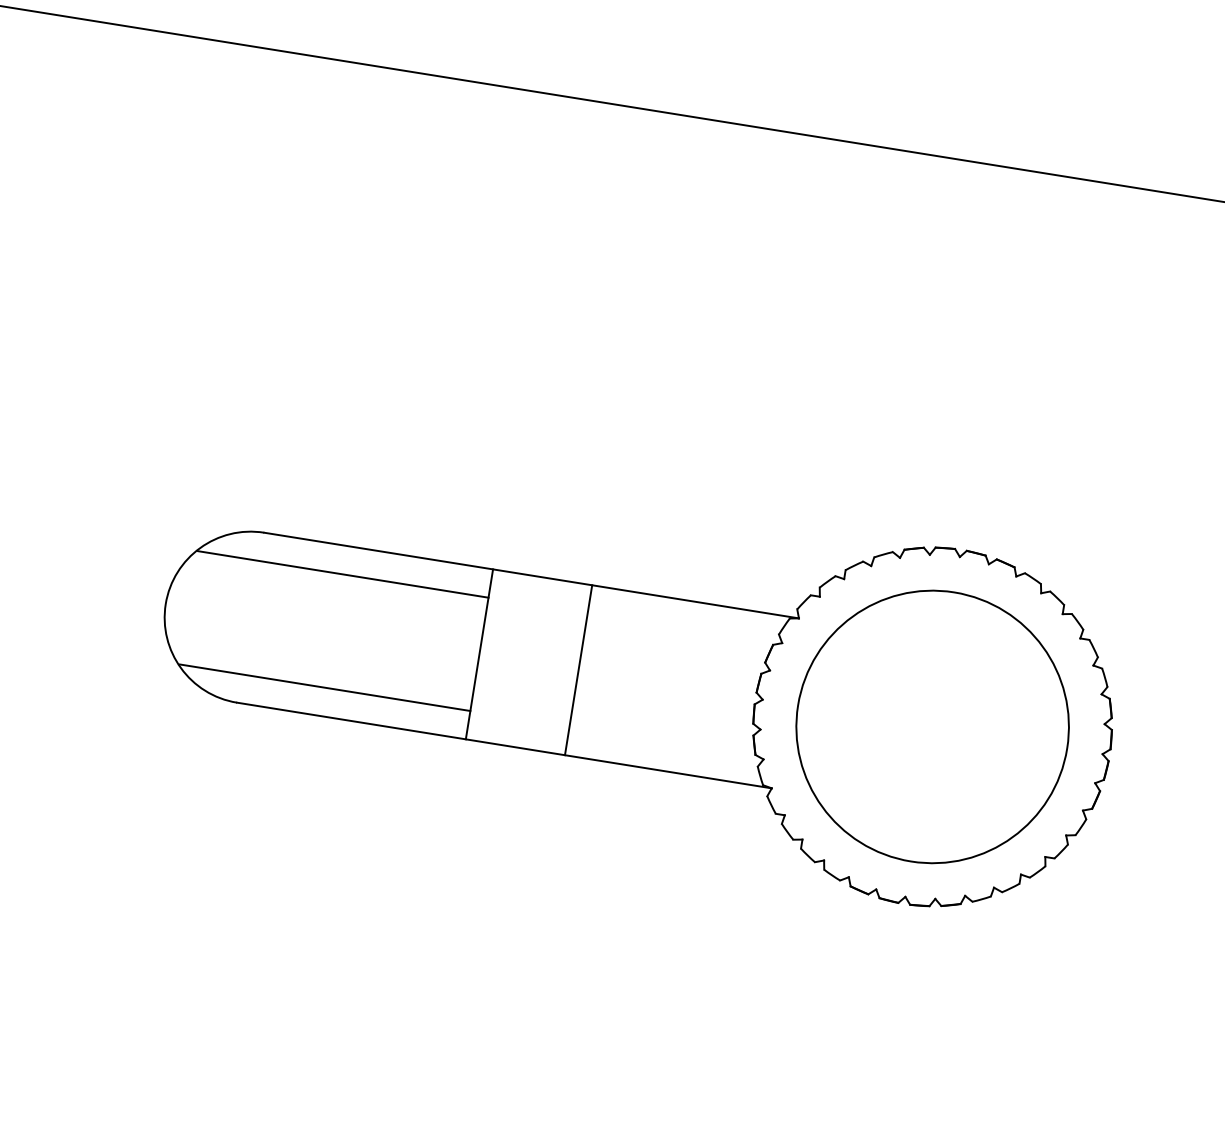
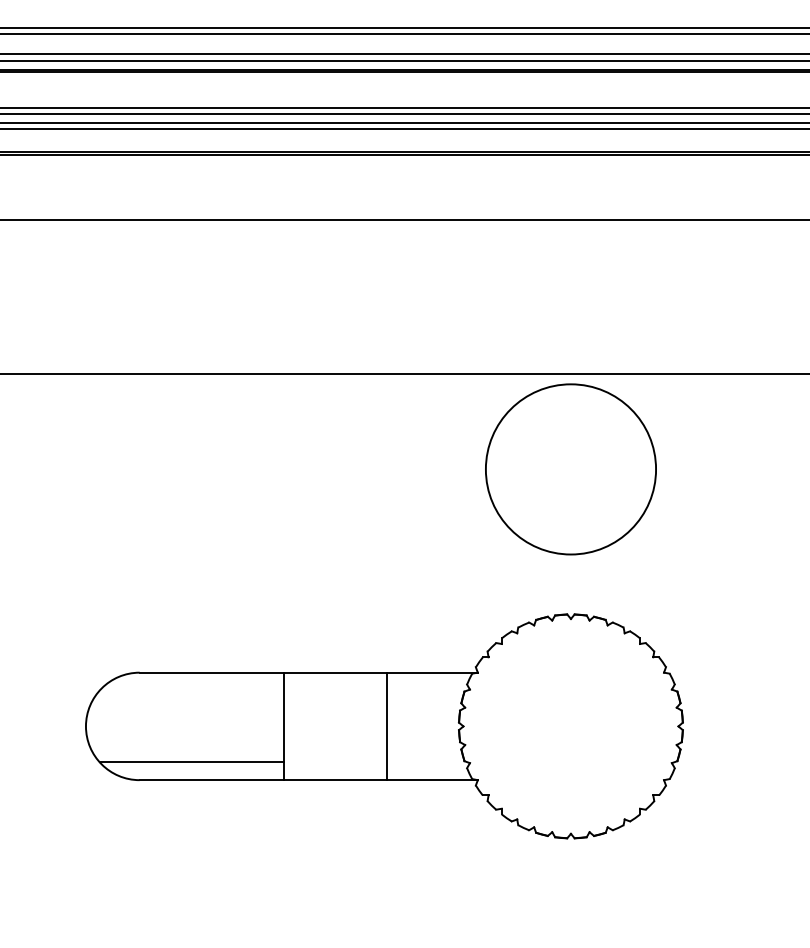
line: (343, 574) -> (192, 690), removed
line: (579, 670) -> (387, 726), moved
circle: (931, 726) -> (570, 469), moved

